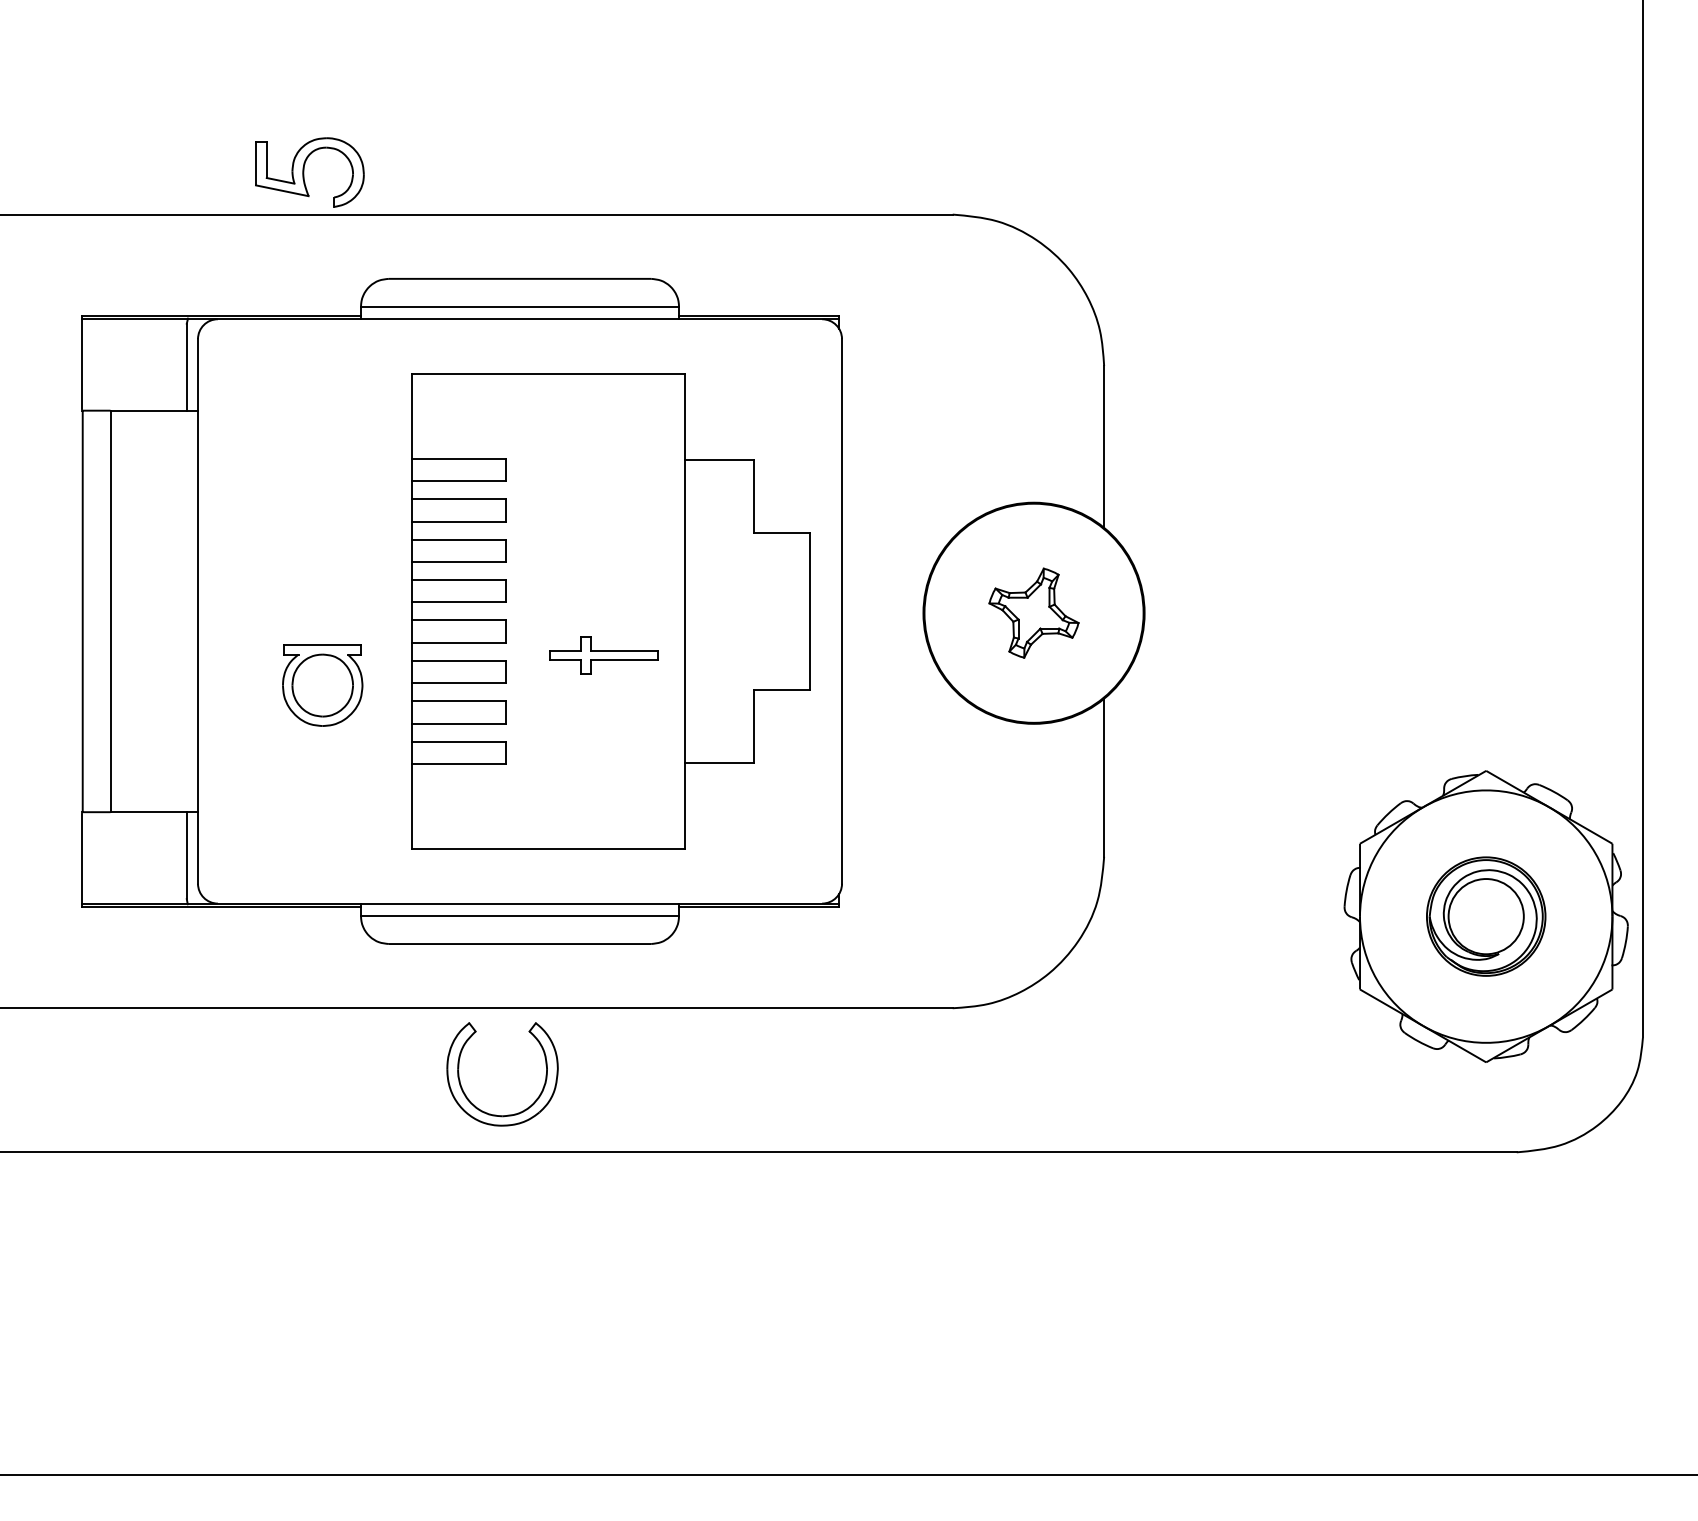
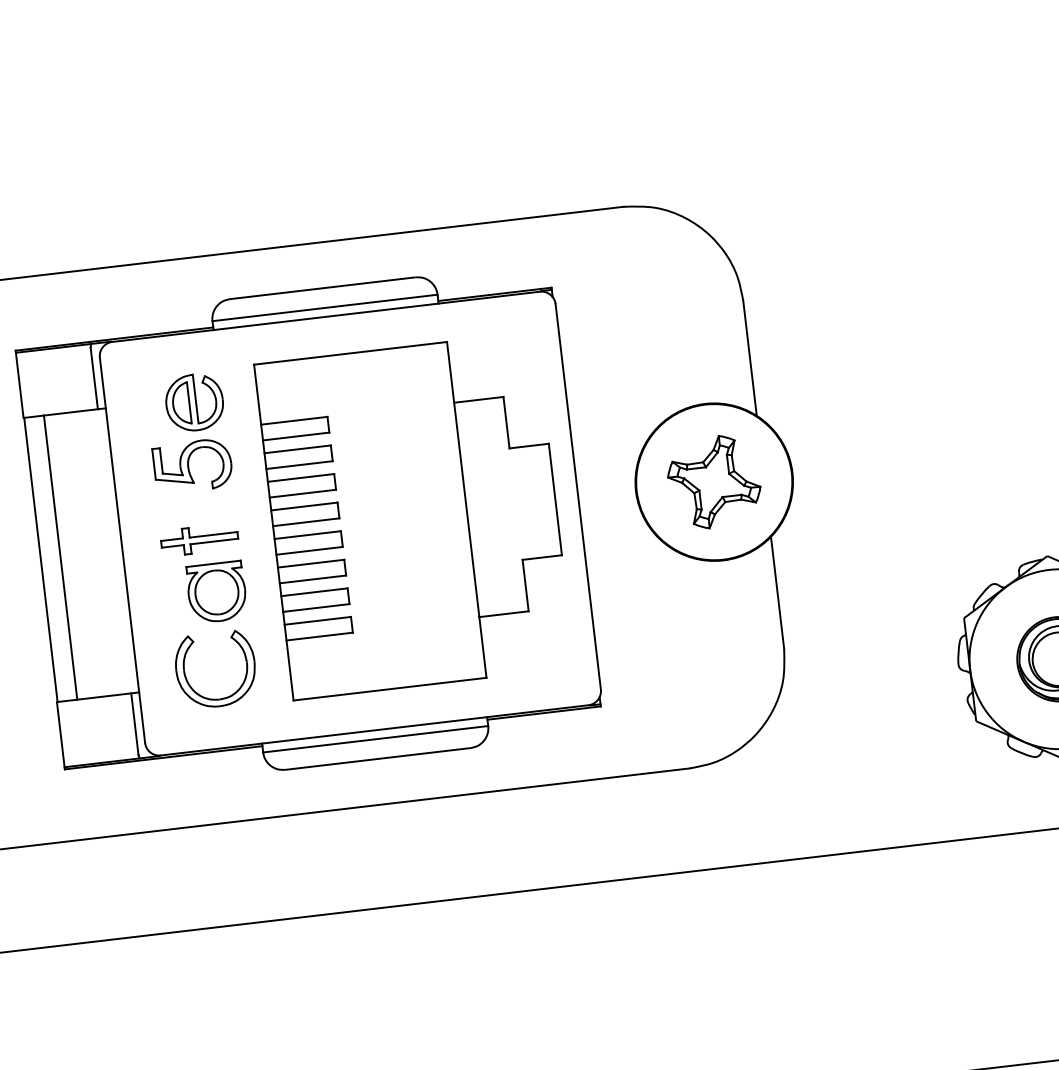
part: (309, 172) -> (192, 466), moved
part: (322, 417) -> (194, 402), added
part: (1033, 612) -> (713, 481), size x1.43
part: (603, 655) -> (199, 539), moved
part: (507, 1114) -> (222, 697), moved

